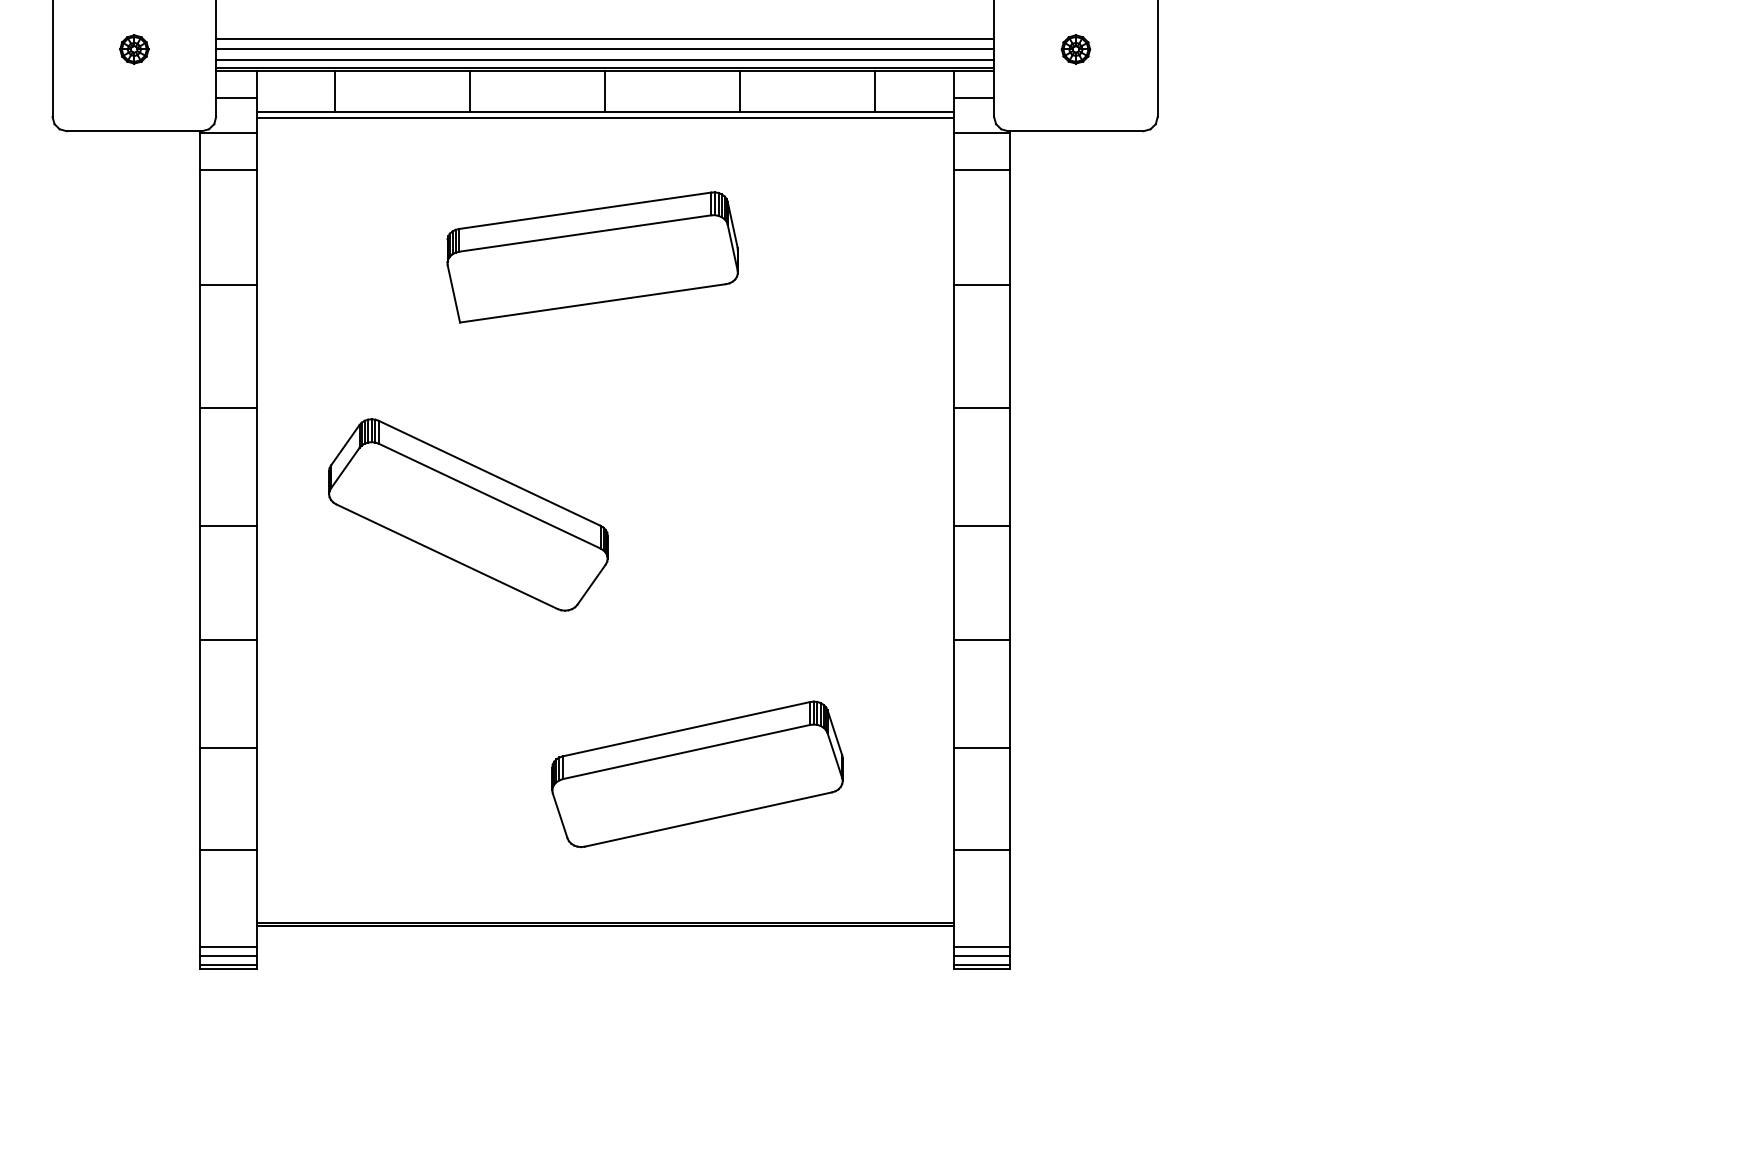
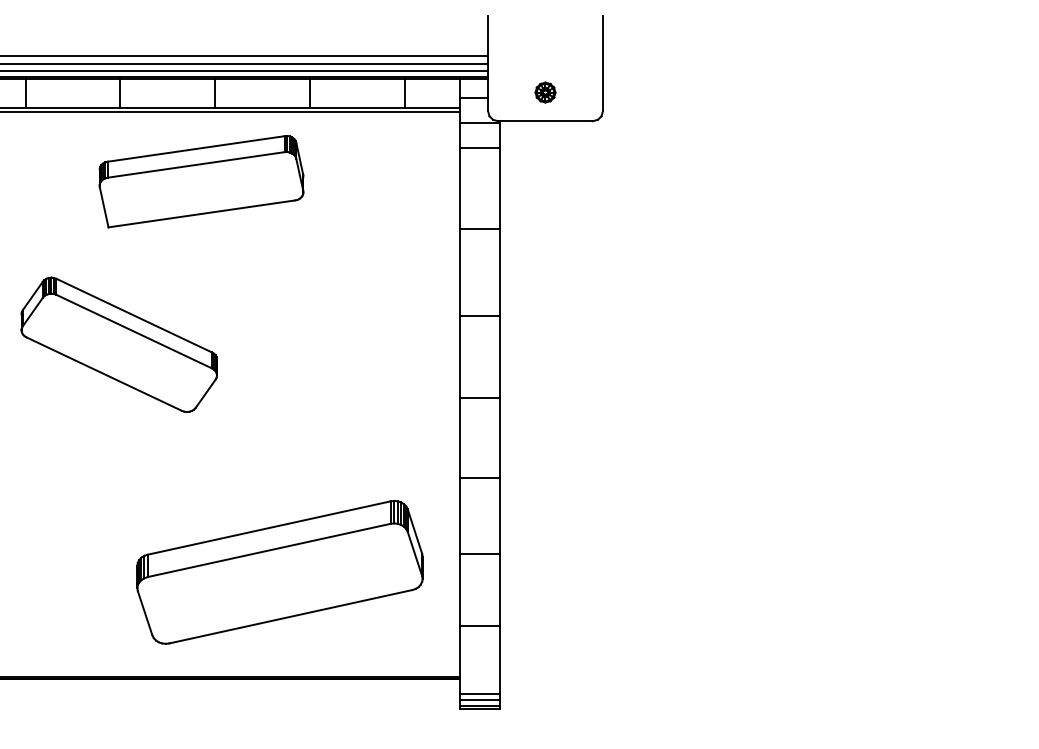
part: (1075, 49) -> (545, 92), moved
part: (592, 257) -> (201, 181), moved
part: (468, 514) -> (119, 344), moved
part: (697, 774) -> (279, 572), size x1.4

